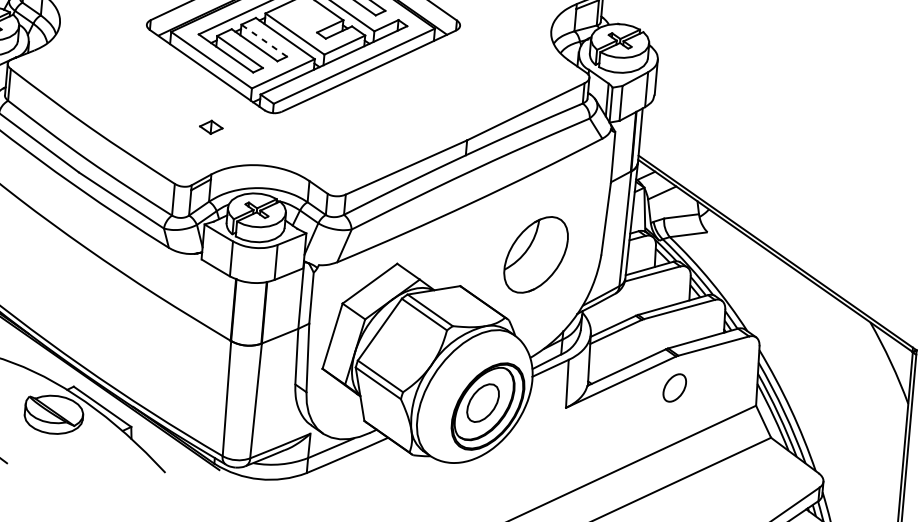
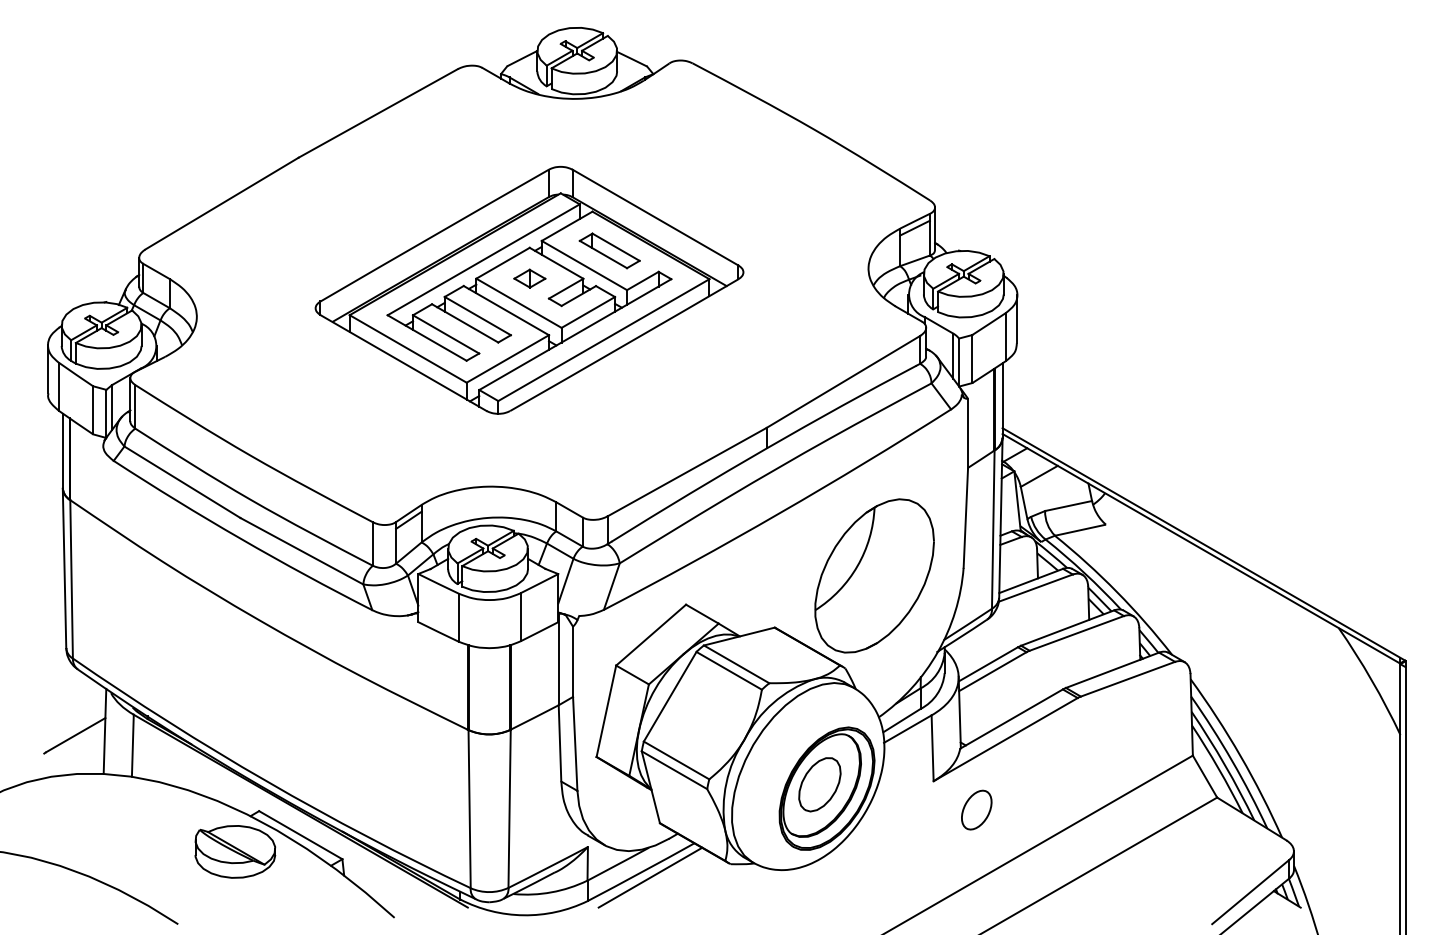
line: (264, 40) -> (477, 315), dashed -> solid
part: (211, 127) -> (529, 278), moved
part: (536, 254) -> (874, 575), size x1.43
part: (674, 387) -> (976, 809), moved
line: (354, 459) -> (650, 877), added

